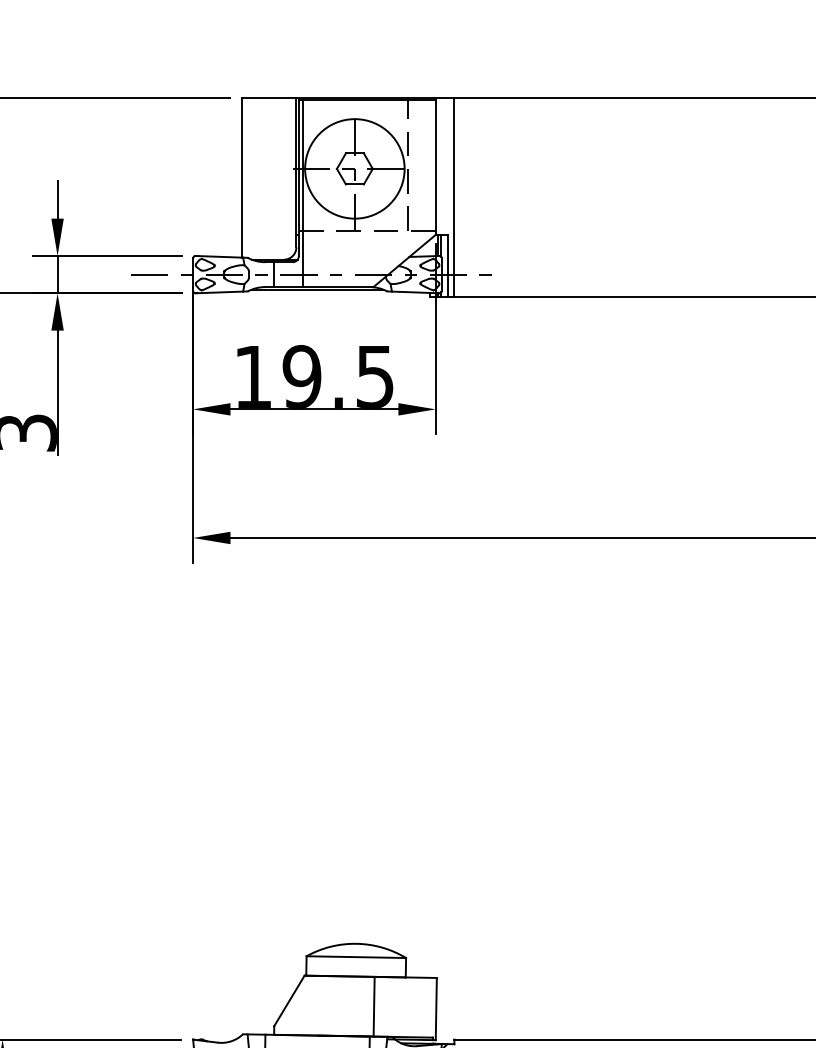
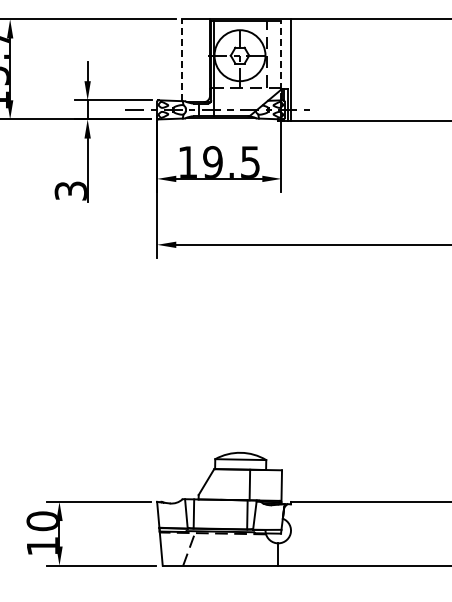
line: (435, 166) -> (281, 54), solid -> dashed
line: (242, 178) -> (182, 60), solid -> dashed

